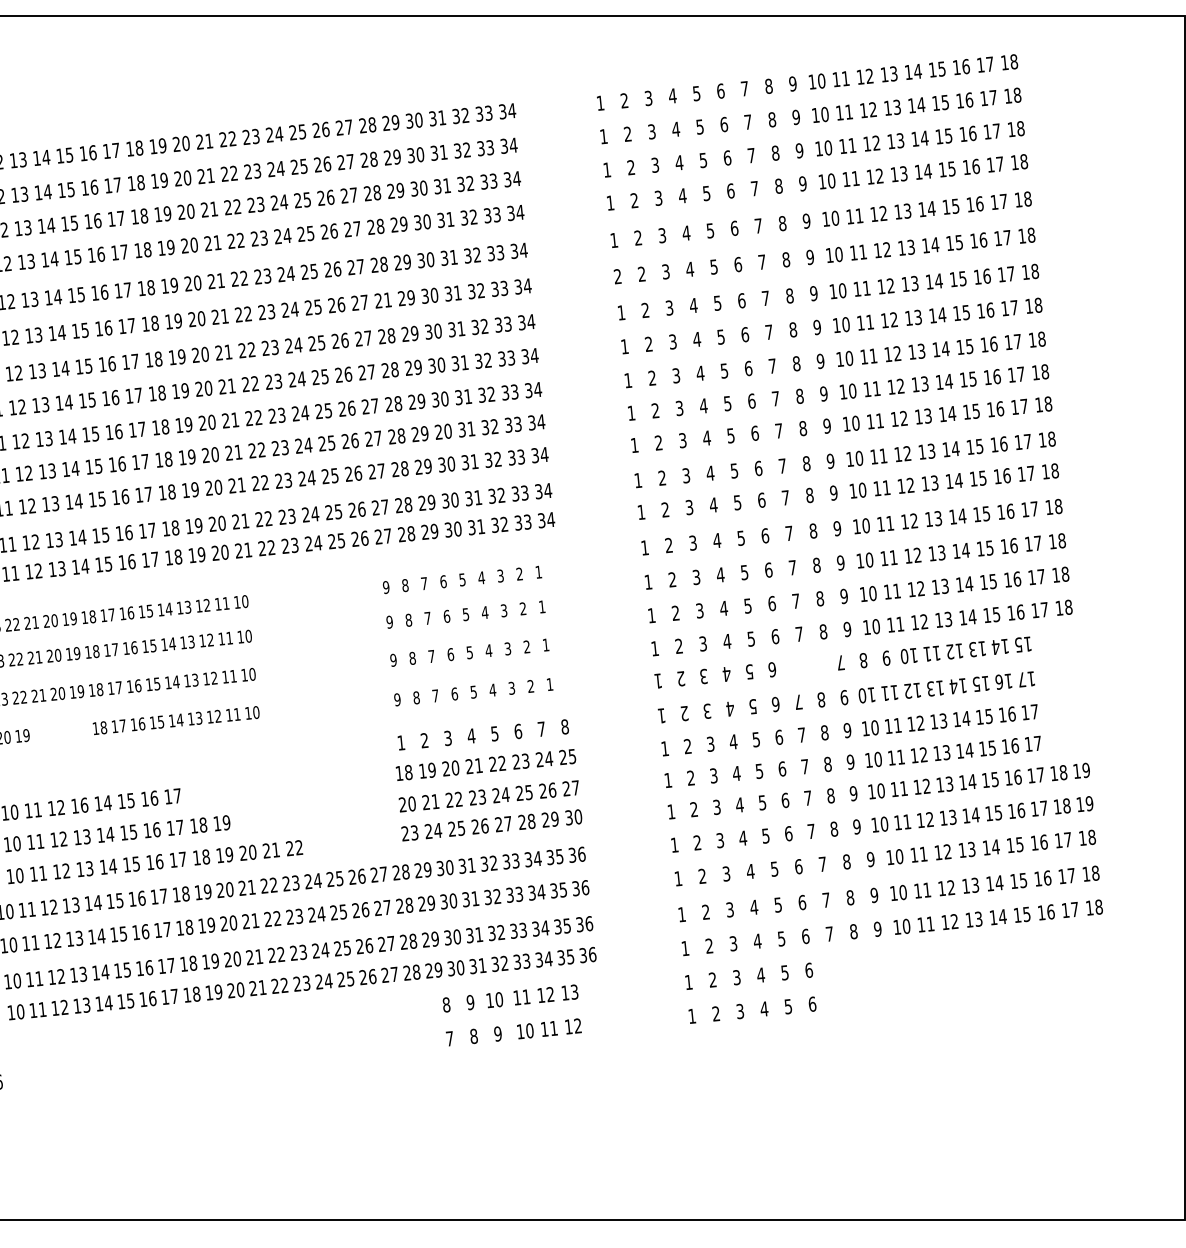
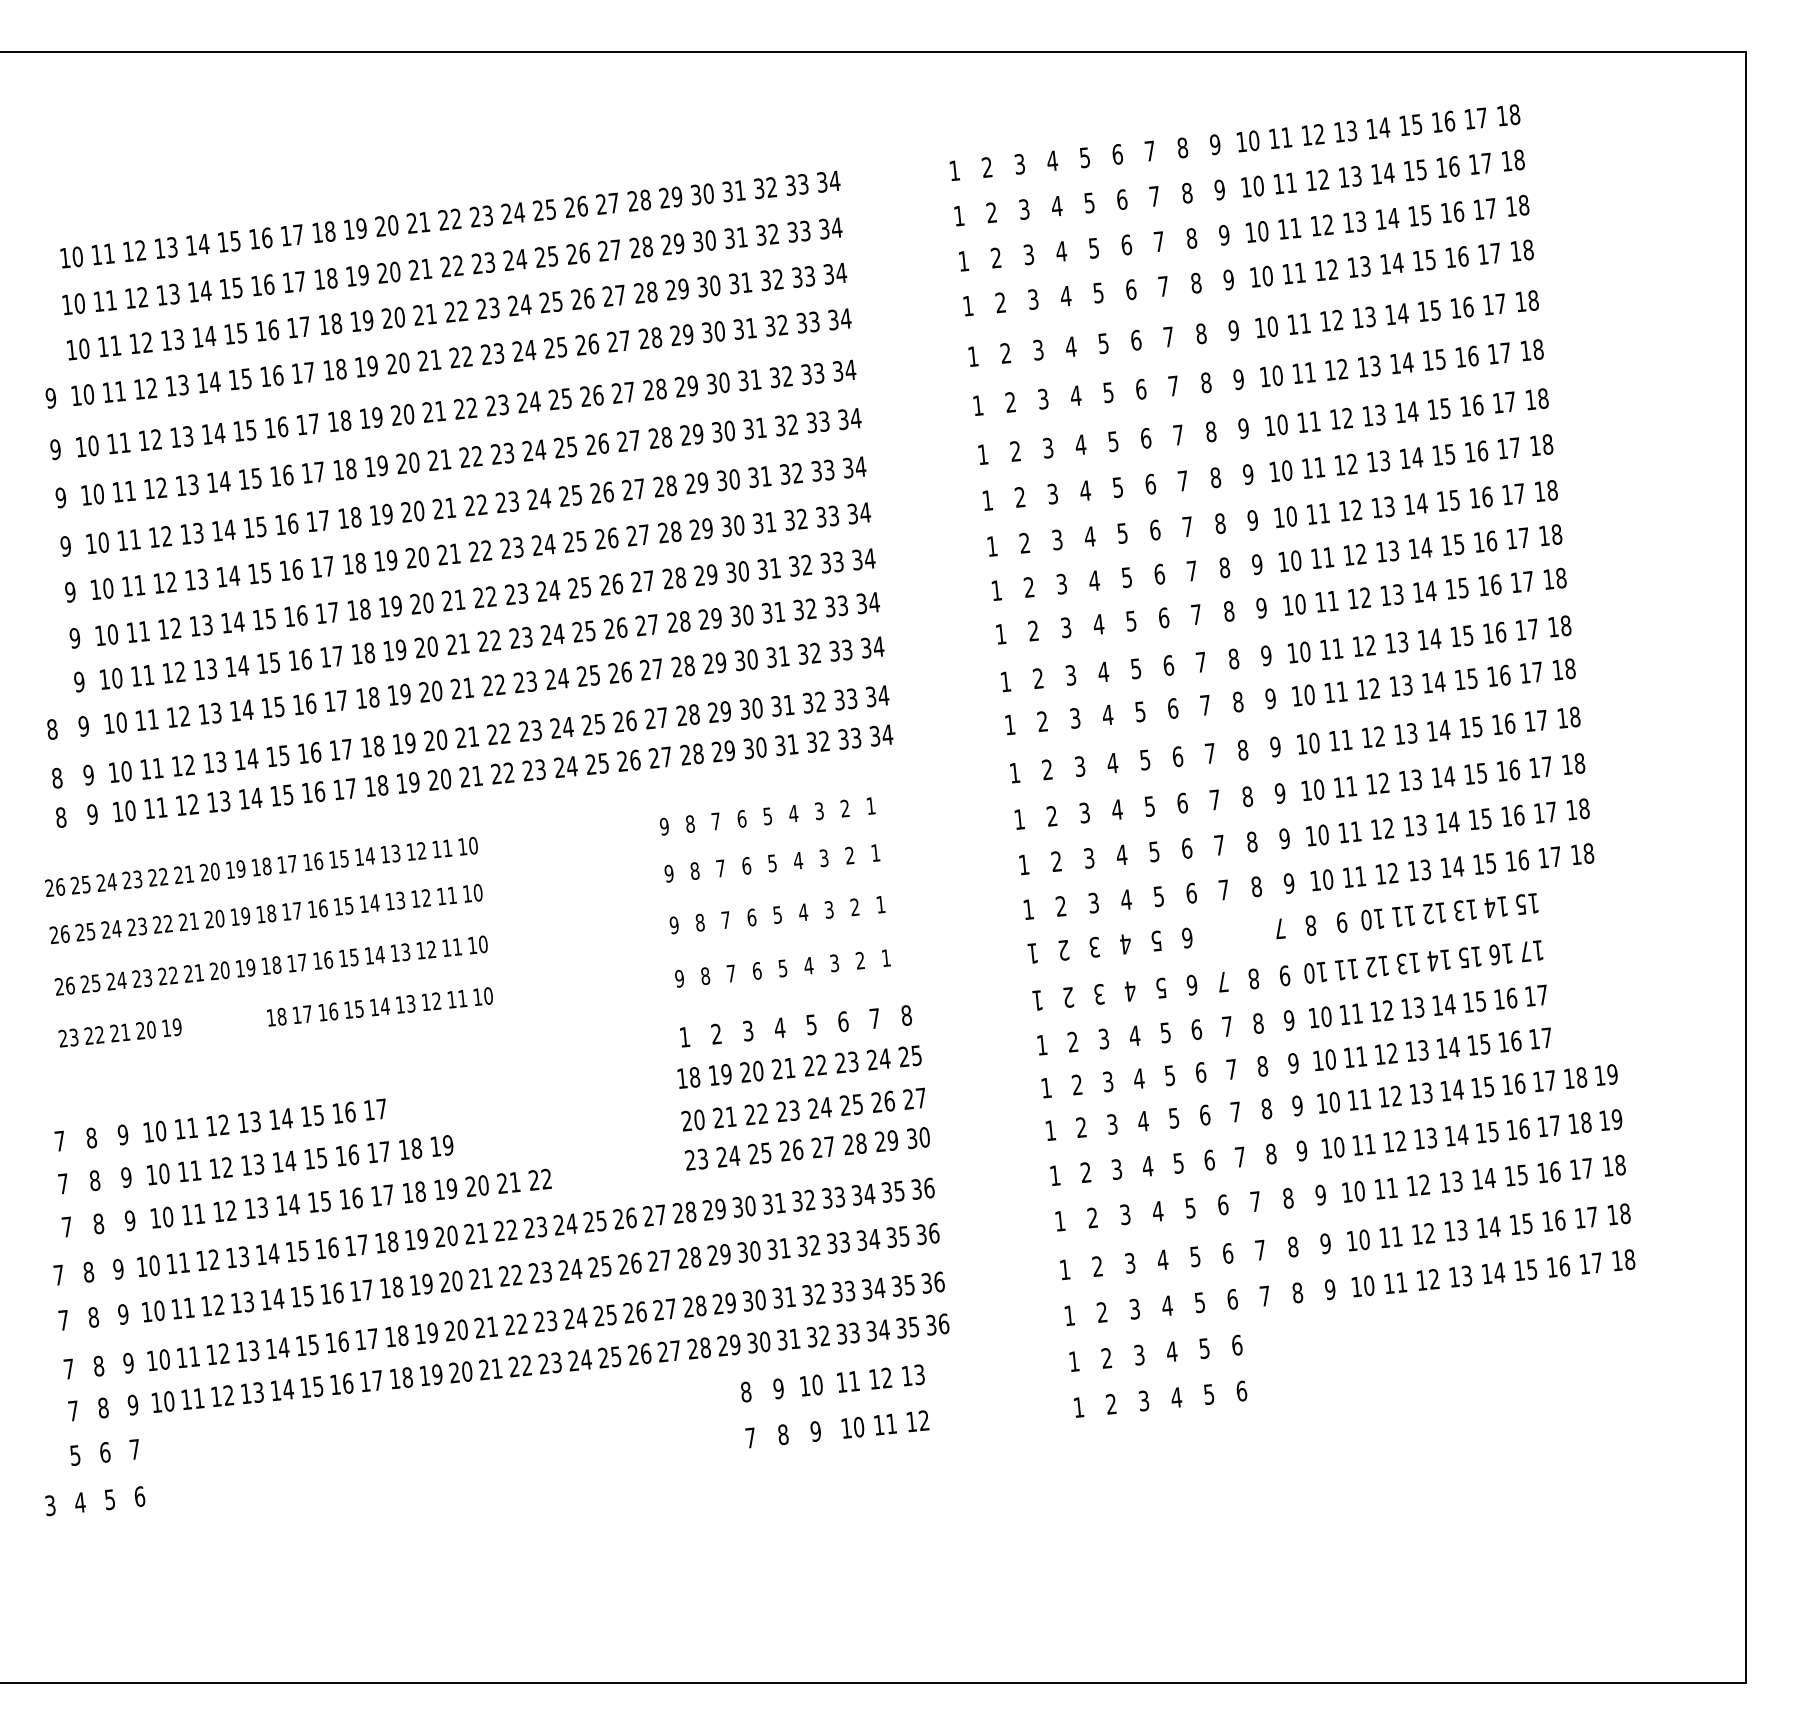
text: (617, 276) -> (977, 405), 2 -> 1
text: (387, 300) -> (666, 437), 21 -> 28
text: (438, 432) -> (735, 616), 20 -> 30
text: (84, 805) -> (255, 1121), 16 -> 13

